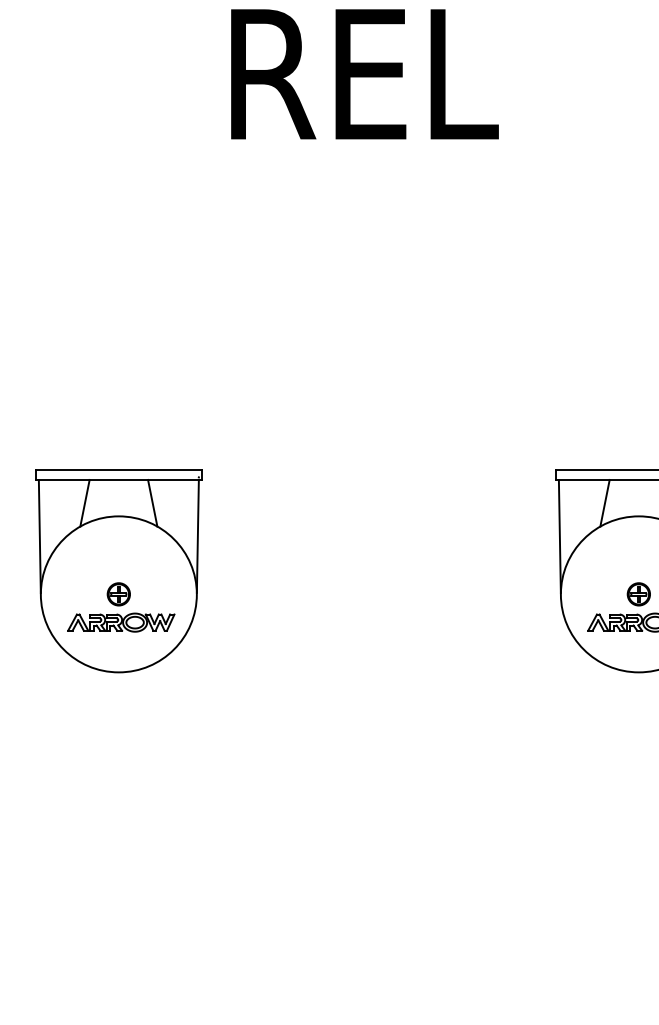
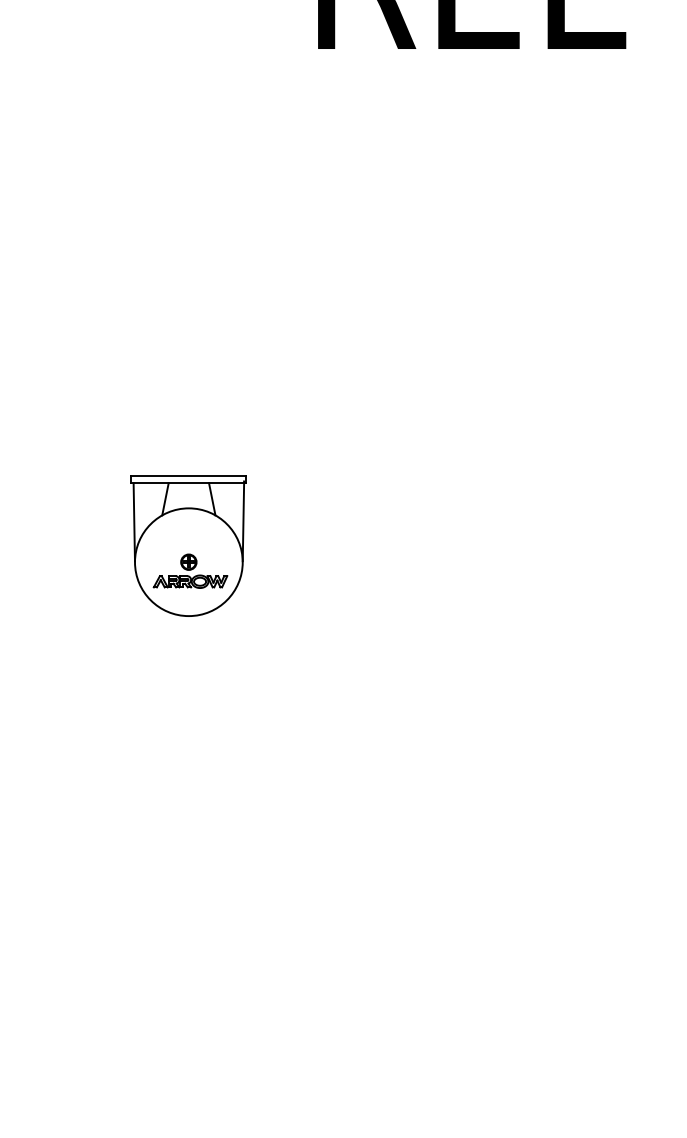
part: (118, 571) -> (188, 546), size x0.6

